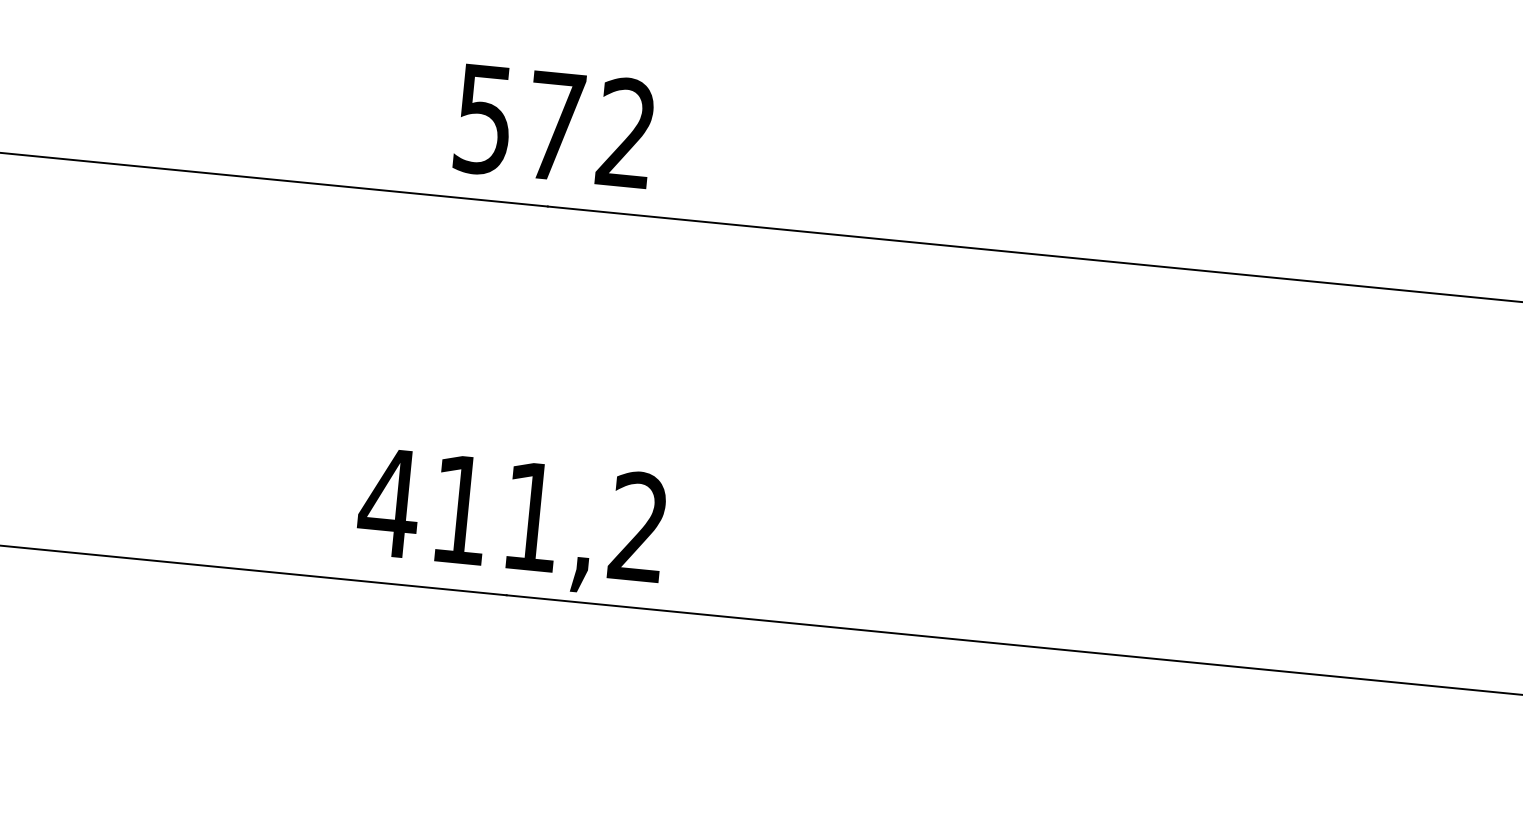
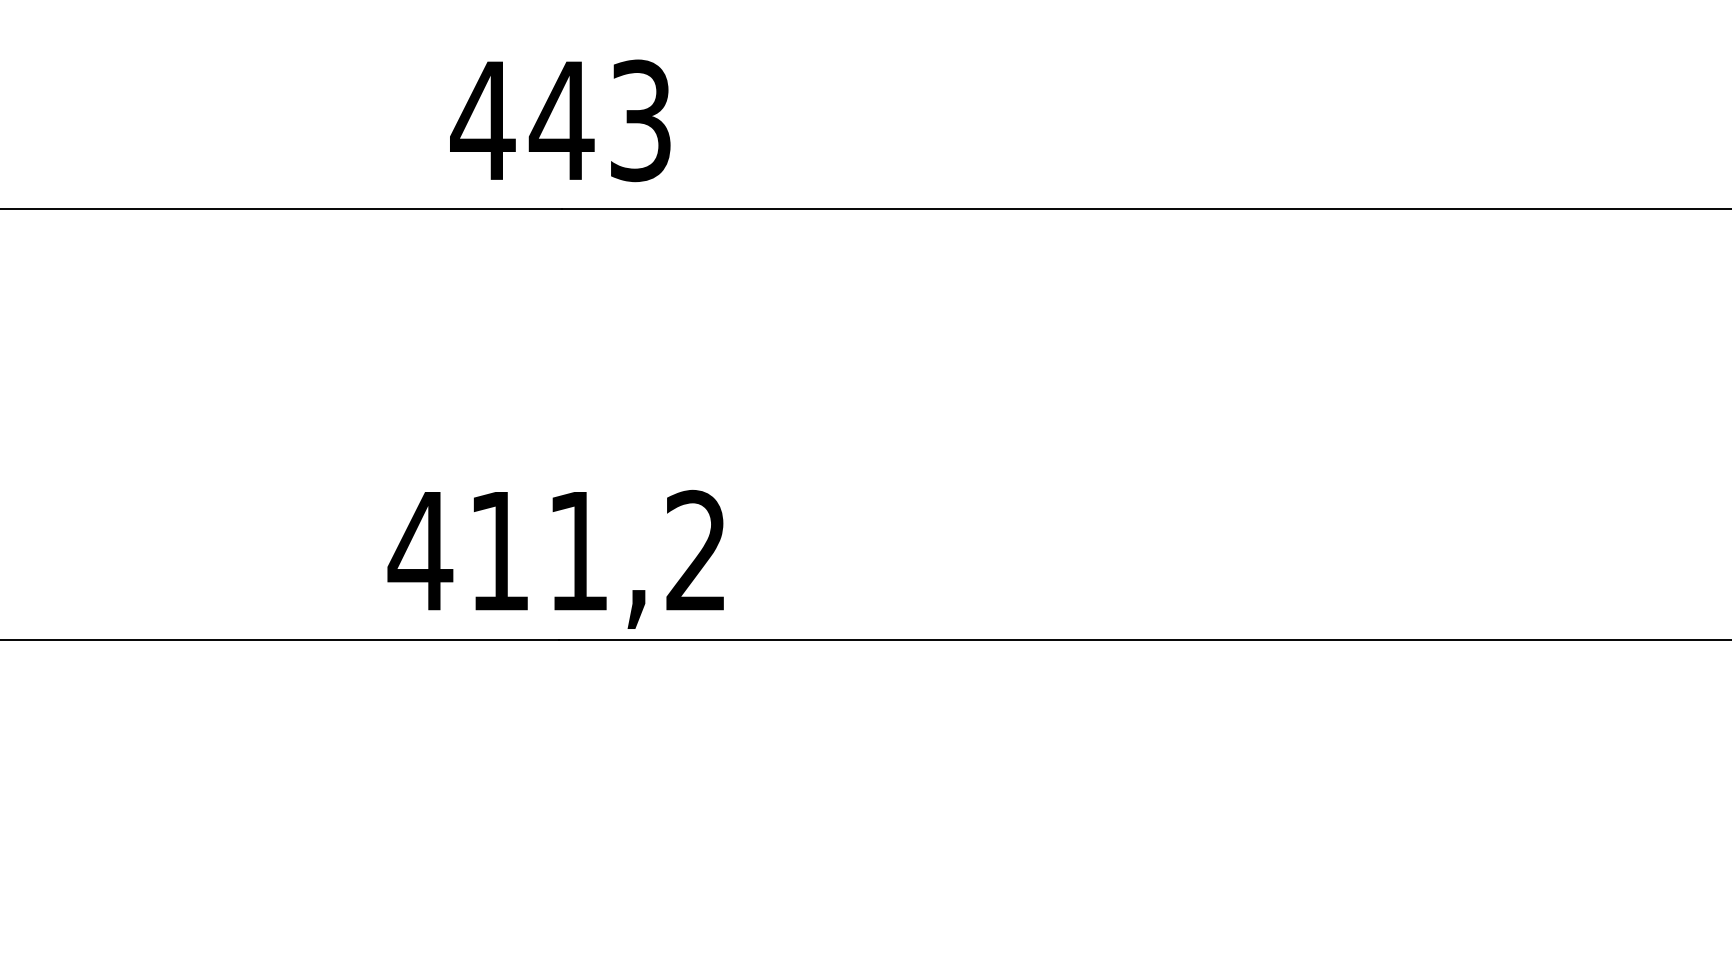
text: (554, 126) -> (560, 120), 572 -> 443

